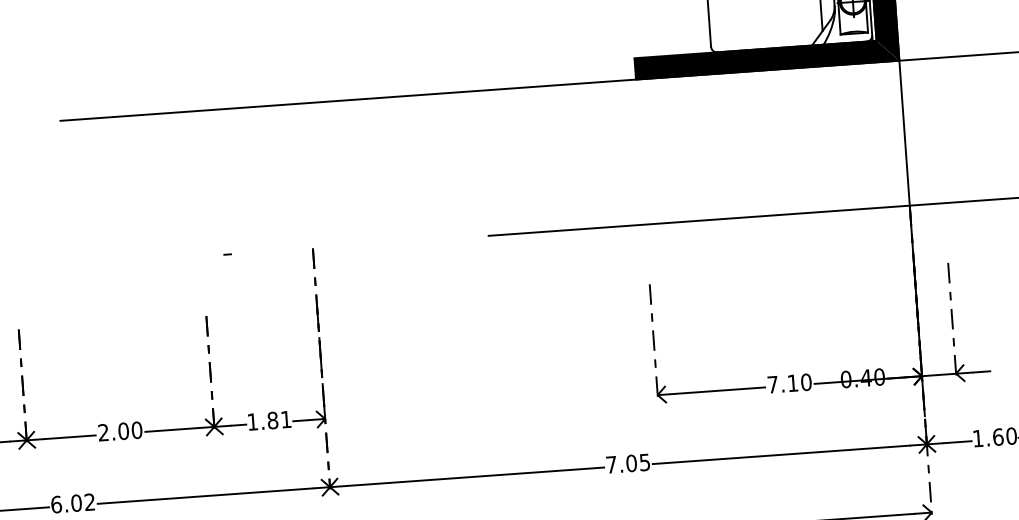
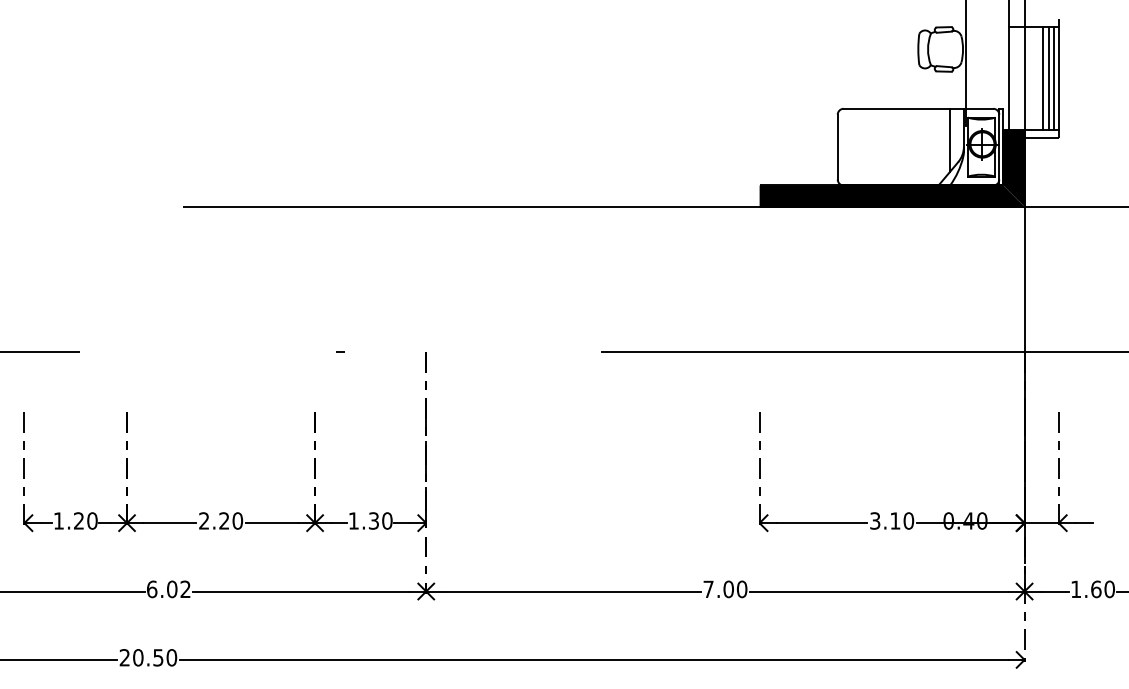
text: (773, 384) -> (875, 520), 7.10 -> 3.10
text: (279, 419) -> (380, 520), 1.81 -> 1.30
text: (123, 430) -> (224, 520), 2.00 -> 2.20
text: (644, 462) -> (741, 589), 7.05 -> 7.00

